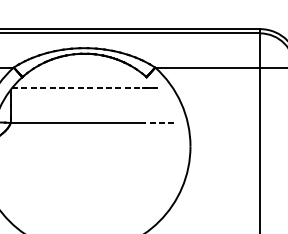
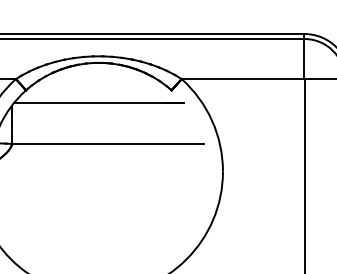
line: (84, 88) -> (98, 103), dashed -> solid
line: (158, 122) -> (185, 143), dashed -> solid

